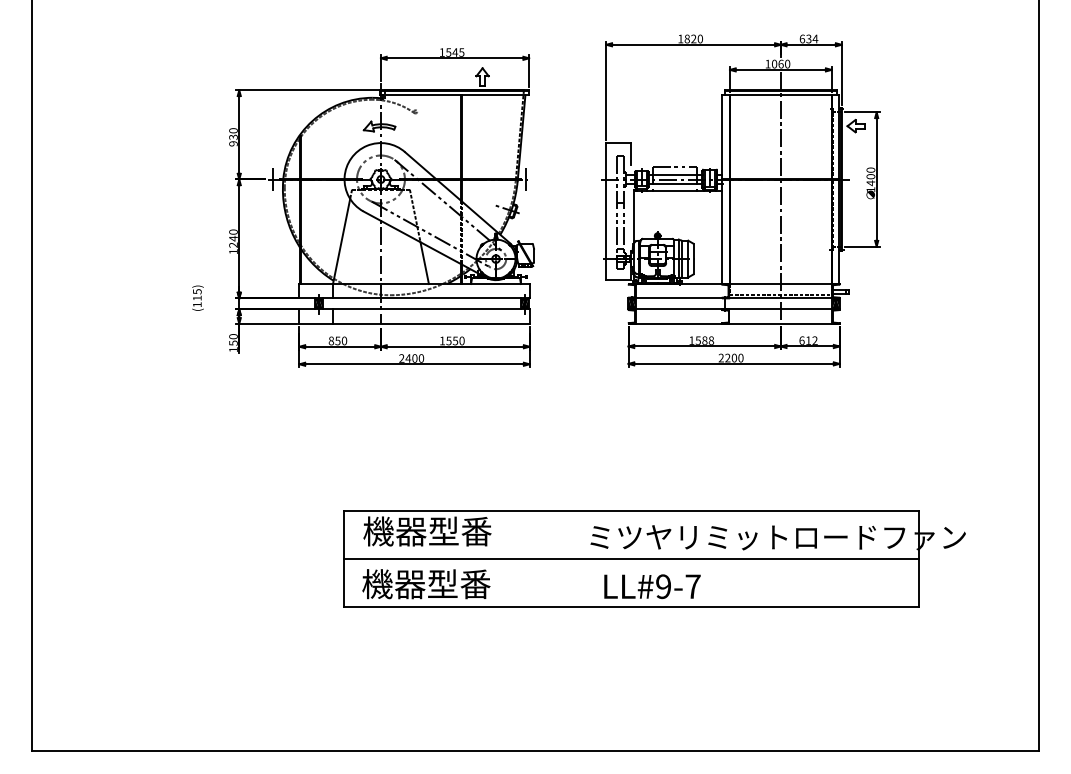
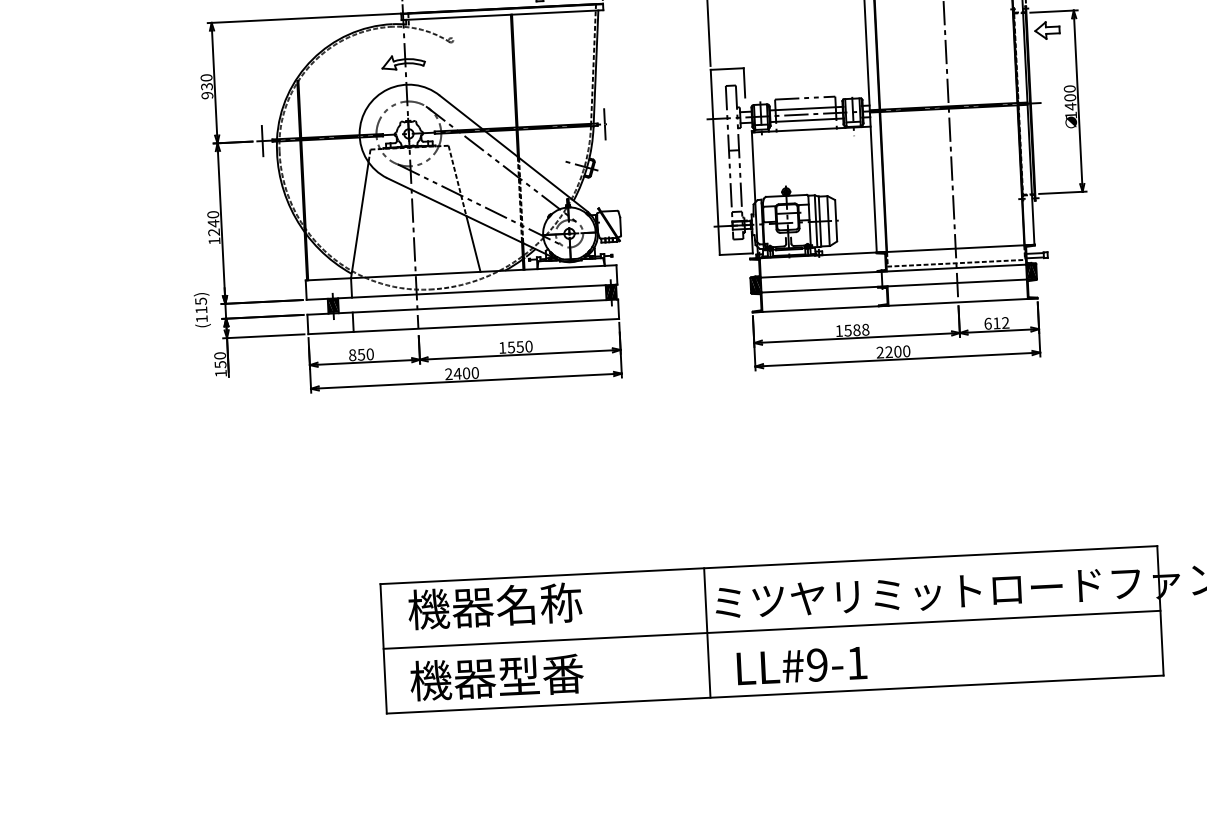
text: (197, 297) -> (201, 309), moved
text: (460, 531) -> (539, 603), 機器型番 -> 機器名称
line: (583, 558) -> (707, 632), added
text: (692, 586) -> (856, 662), LL#9-7 -> LL#9-1

